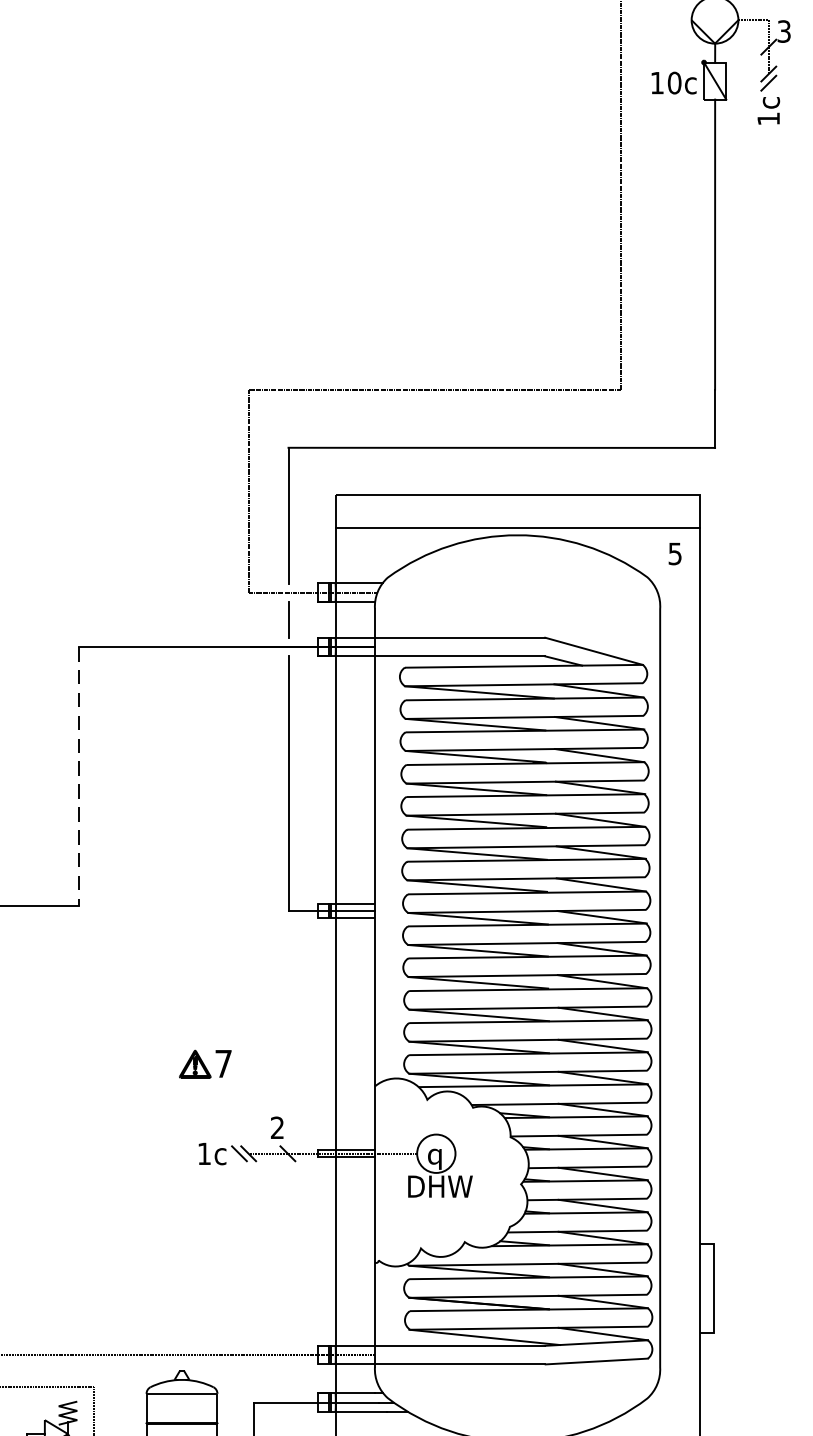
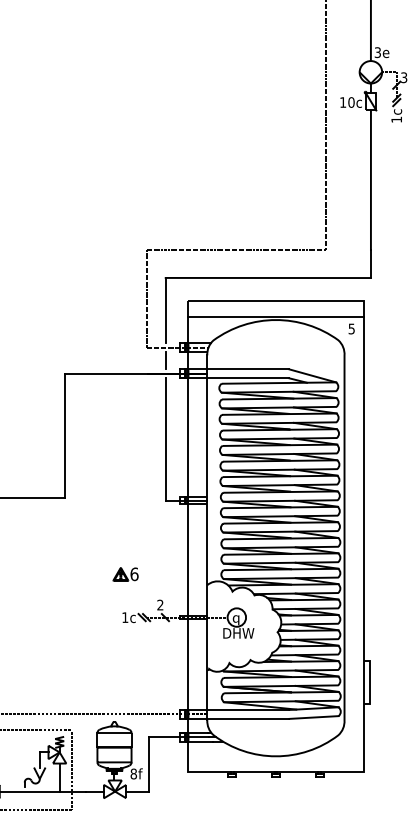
line: (78, 777) -> (64, 436), dashed -> solid
text: (223, 1064) -> (134, 574), 7 -> 6

